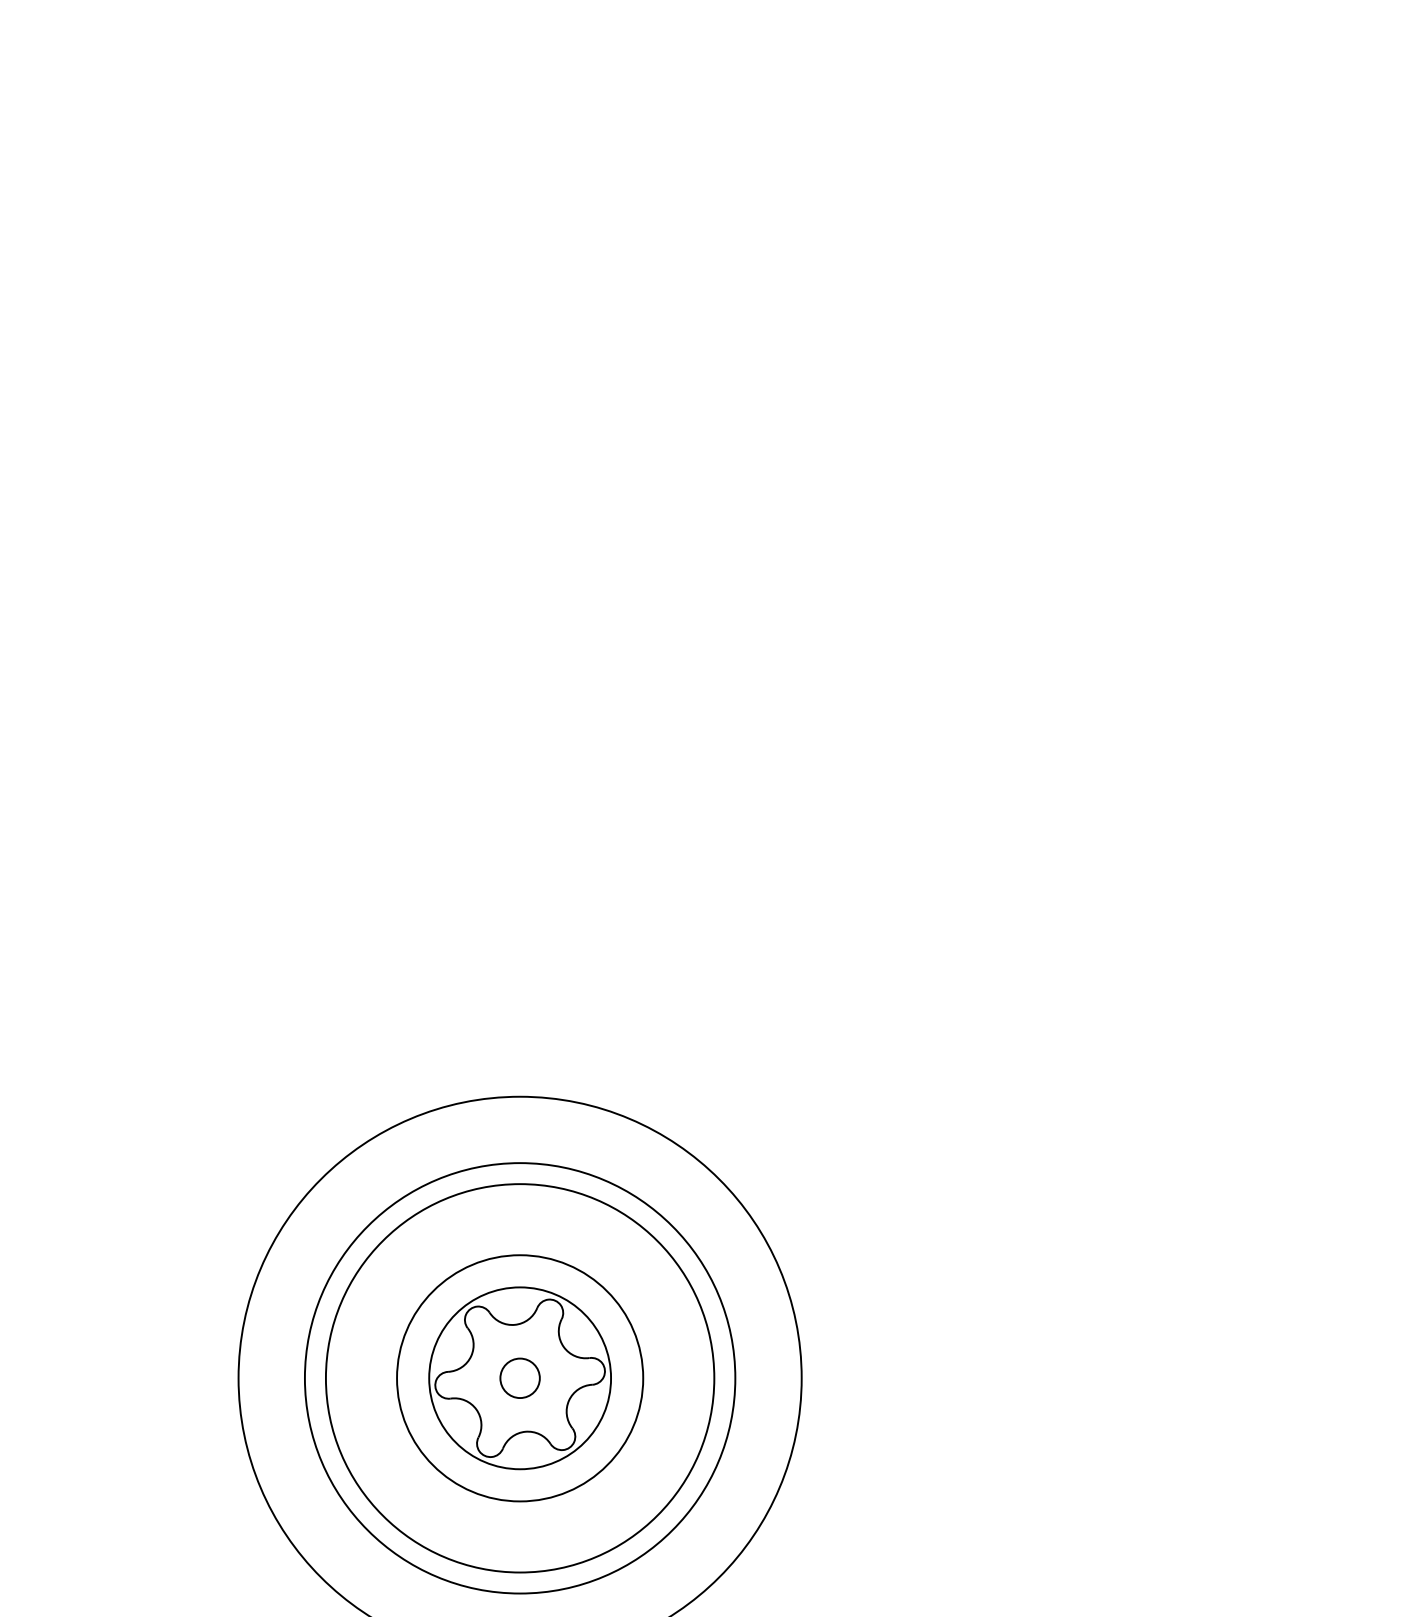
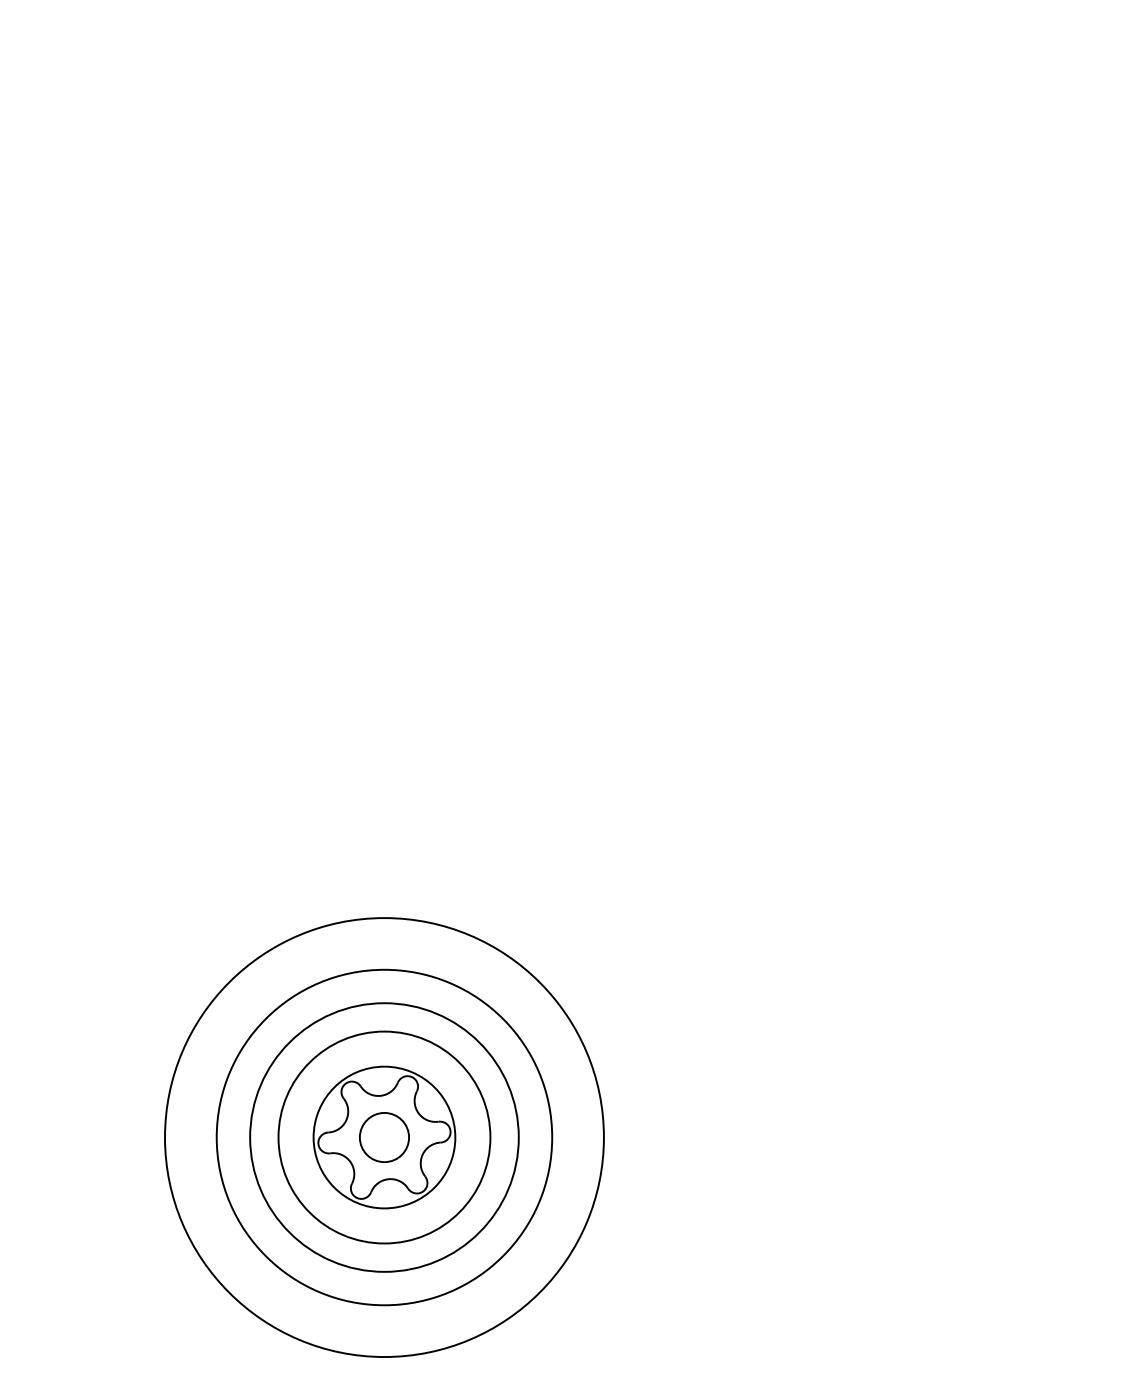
circle: (520, 1378) -> (384, 1137), size x0.7
circle: (520, 1378) -> (384, 1137), size x1.4
circle: (520, 1378) -> (384, 1137), size x1.6

